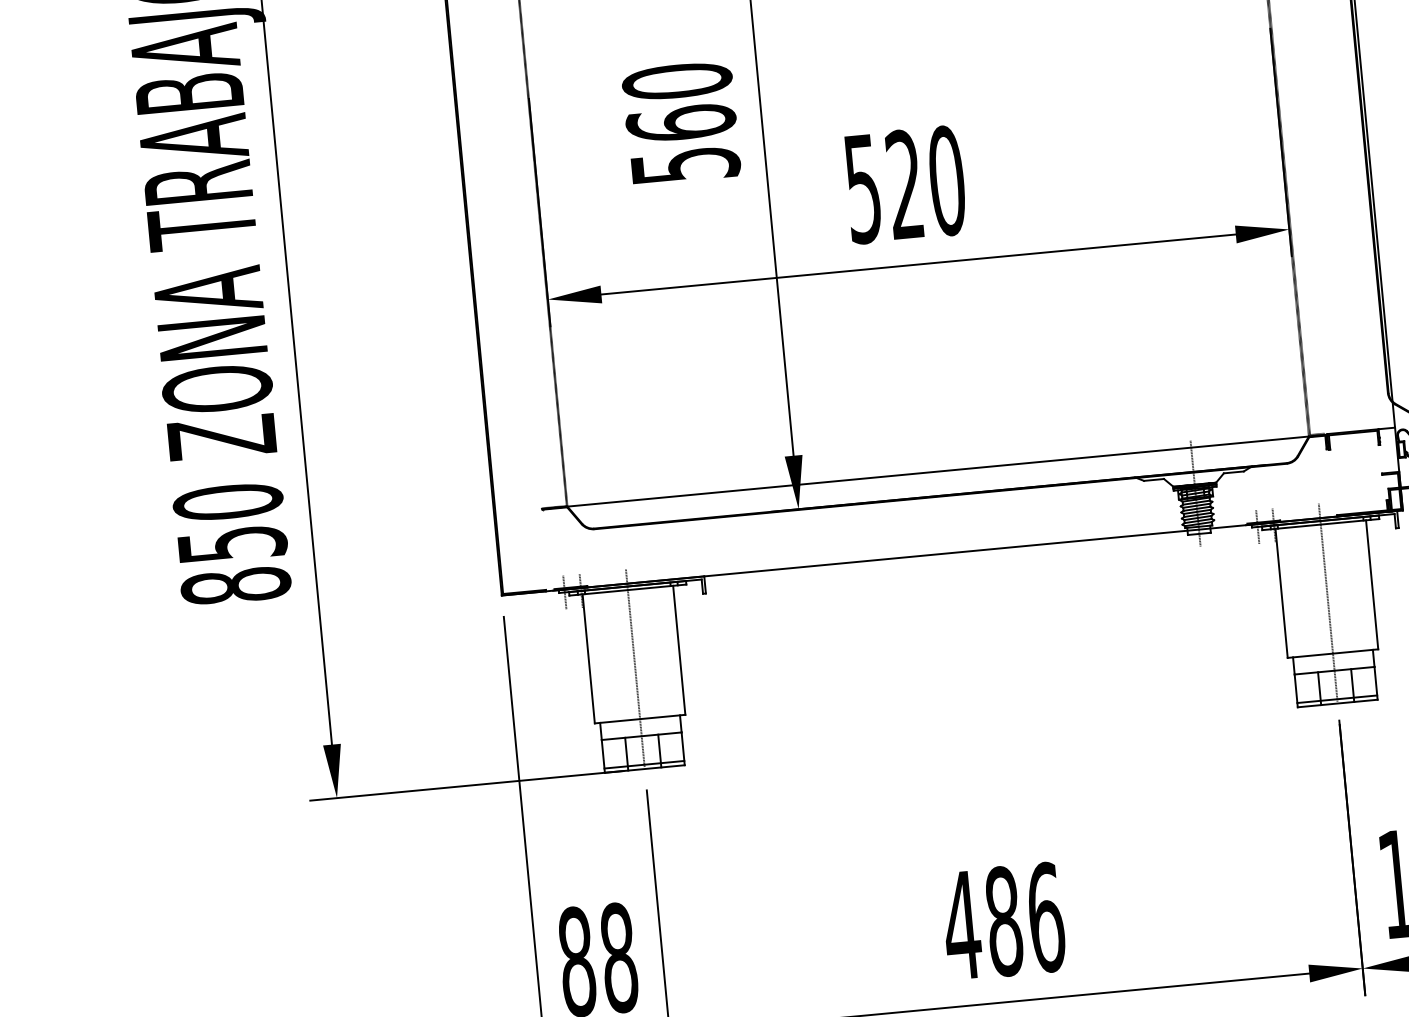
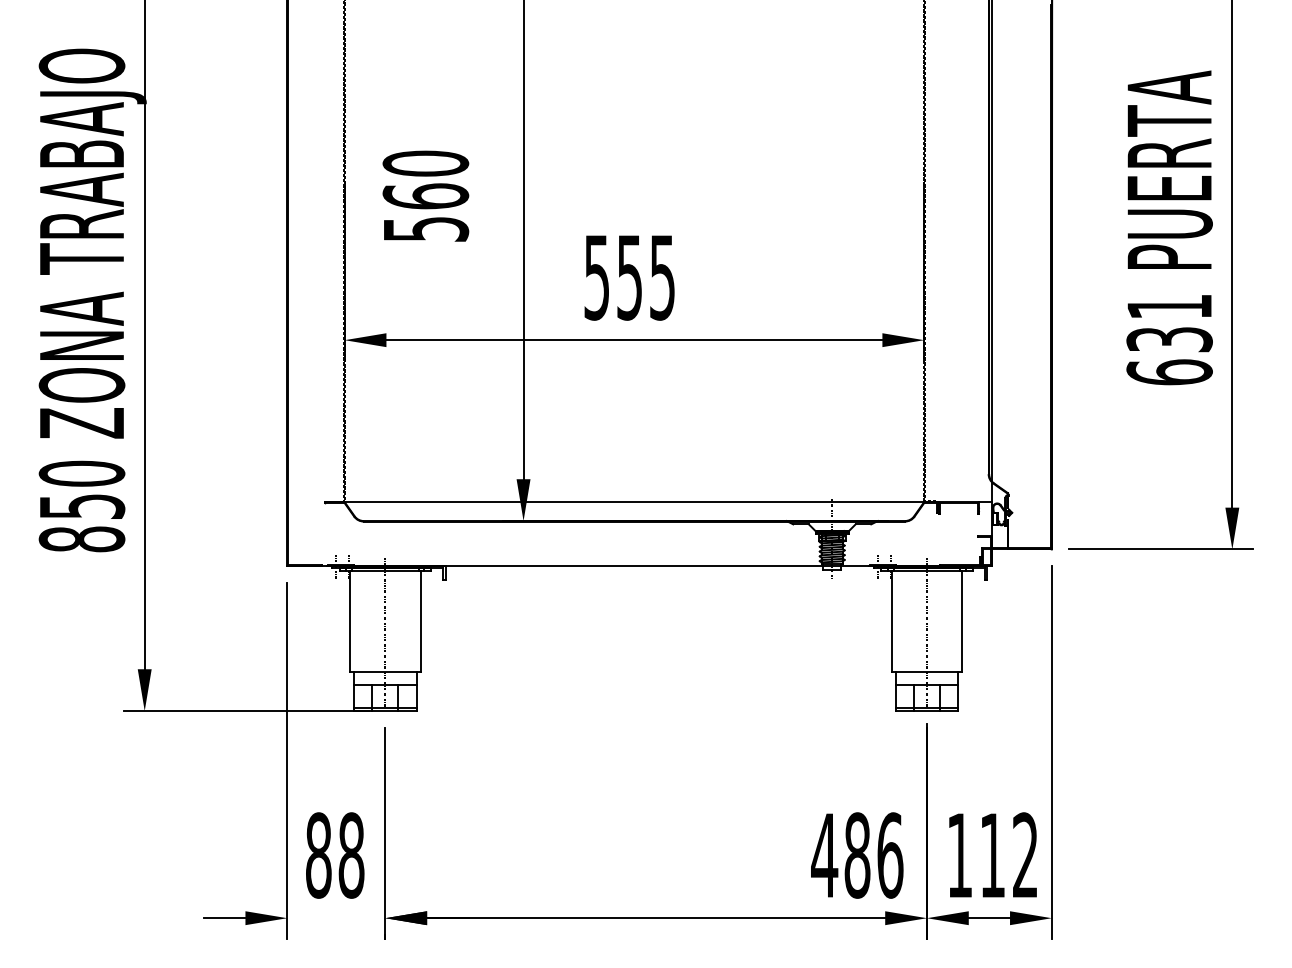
text: (680, 122) -> (425, 195), moved
text: (926, 182) -> (646, 277), 520 -> 555
text: (1004, 921) -> (857, 855), moved

